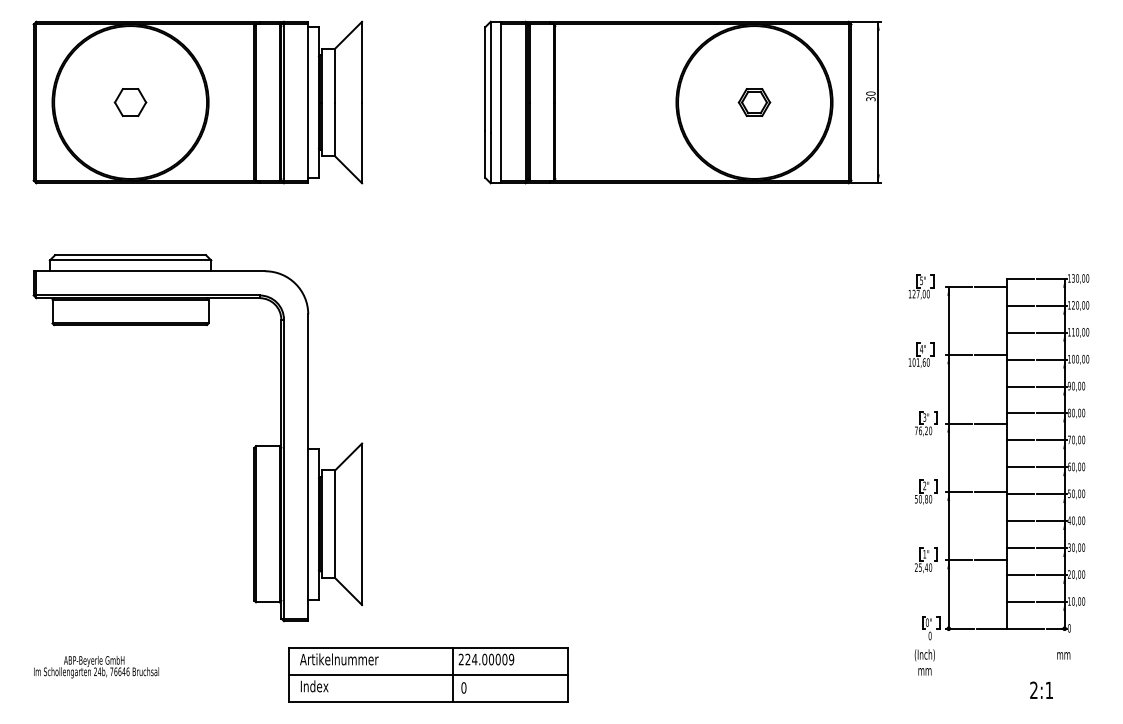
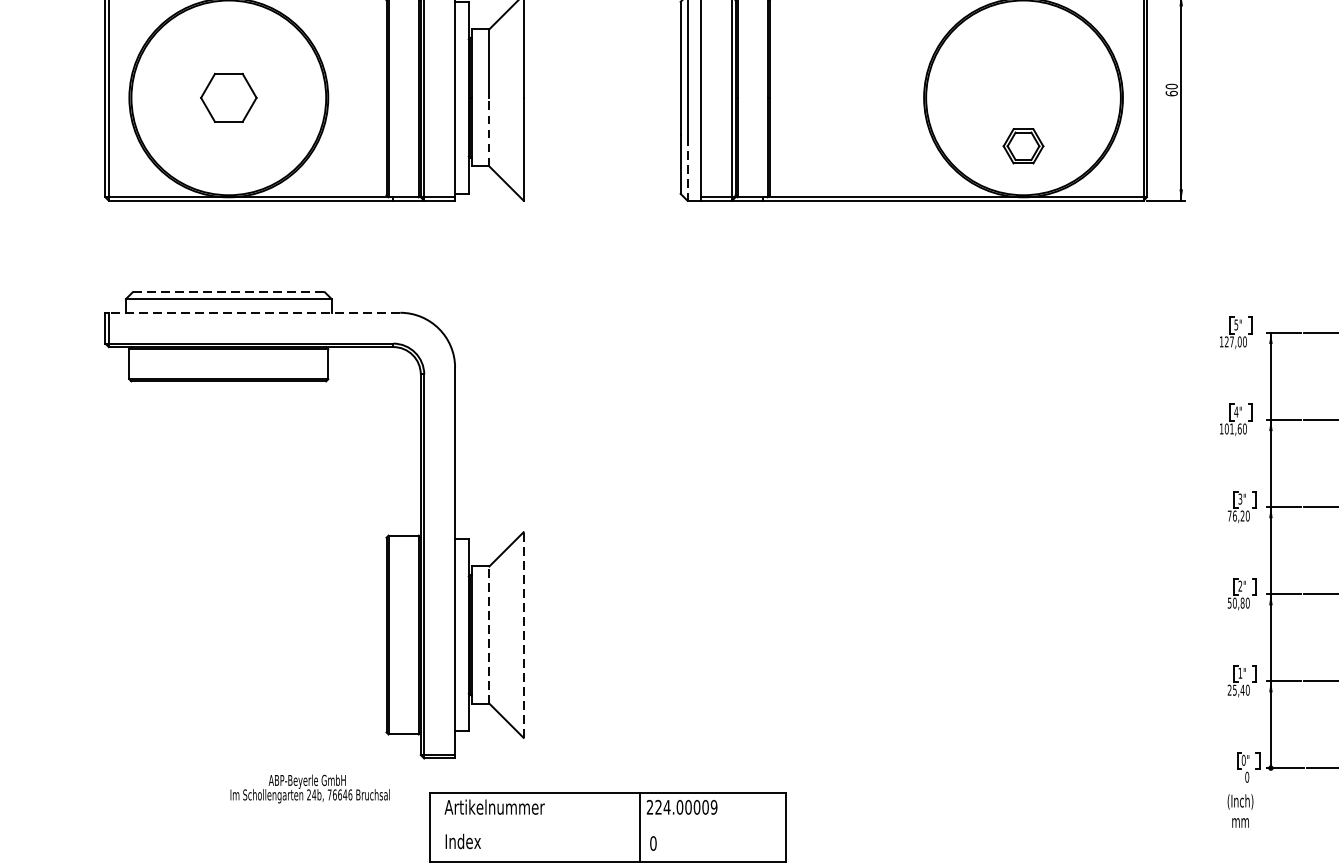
text: (870, 99) -> (1171, 94), 30 -> 60
part: (130, 102) -> (228, 97), size x1.4
part: (754, 102) -> (1023, 146), moved
line: (335, 129) -> (489, 132), solid -> dashed
line: (490, 158) -> (687, 169), solid -> dashed
line: (131, 255) -> (229, 292), solid -> dashed
line: (150, 271) -> (254, 313), solid -> dashed
line: (335, 524) -> (489, 635), solid -> dashed
line: (362, 524) -> (524, 635), solid -> dashed
text: (96, 667) -> (310, 789), moved
line: (428, 675) -> (608, 827), removed

